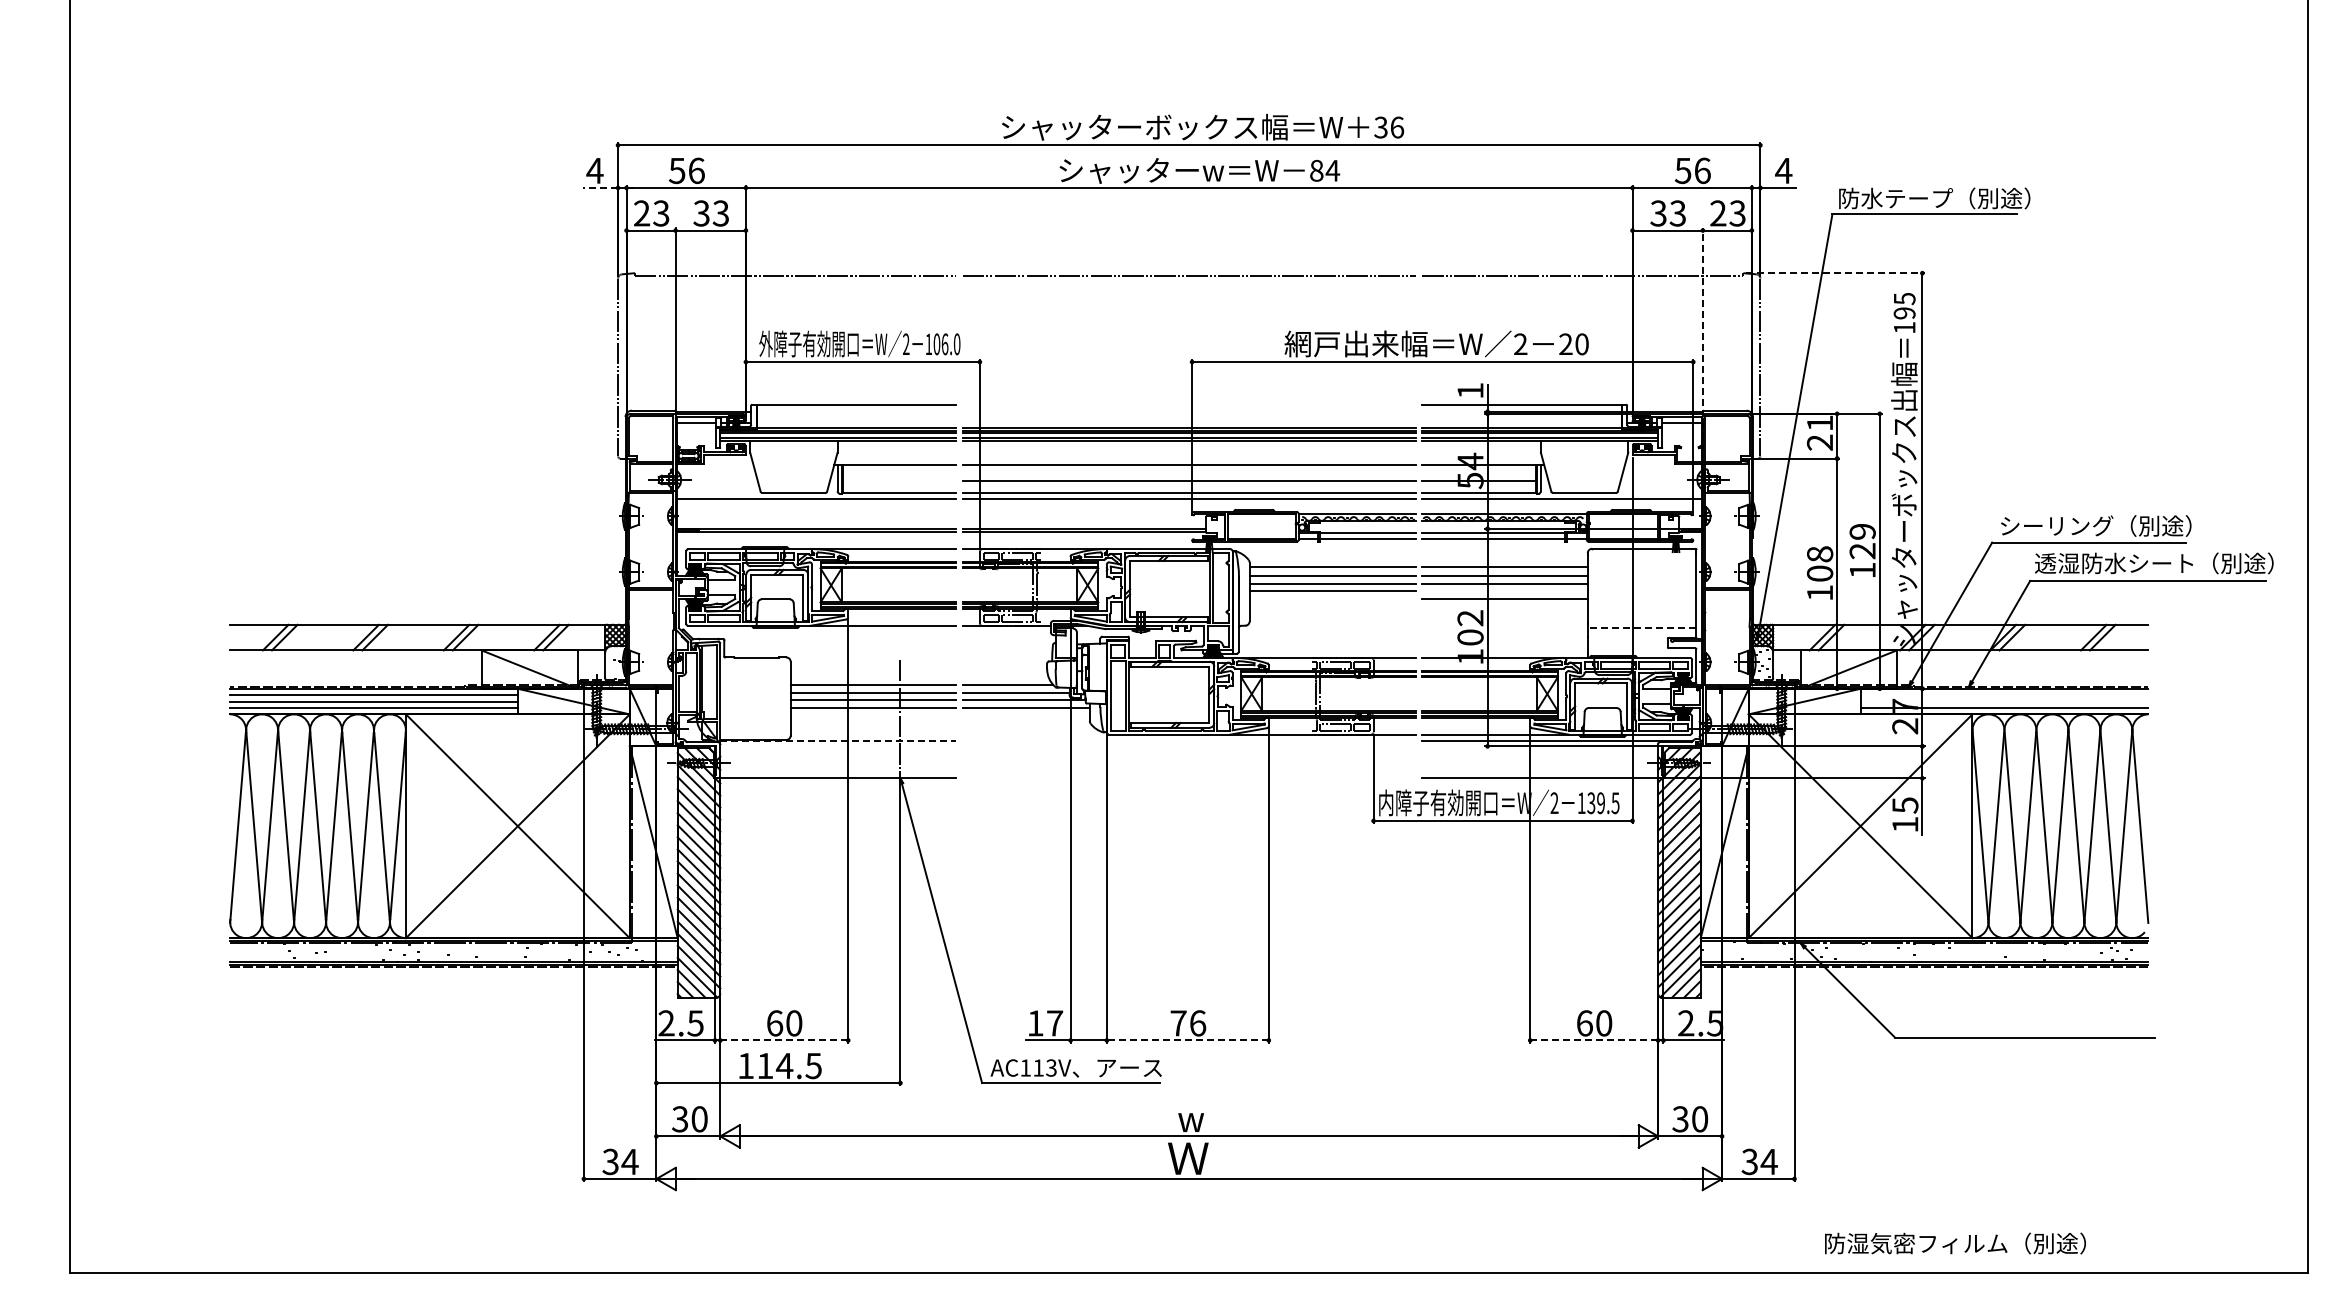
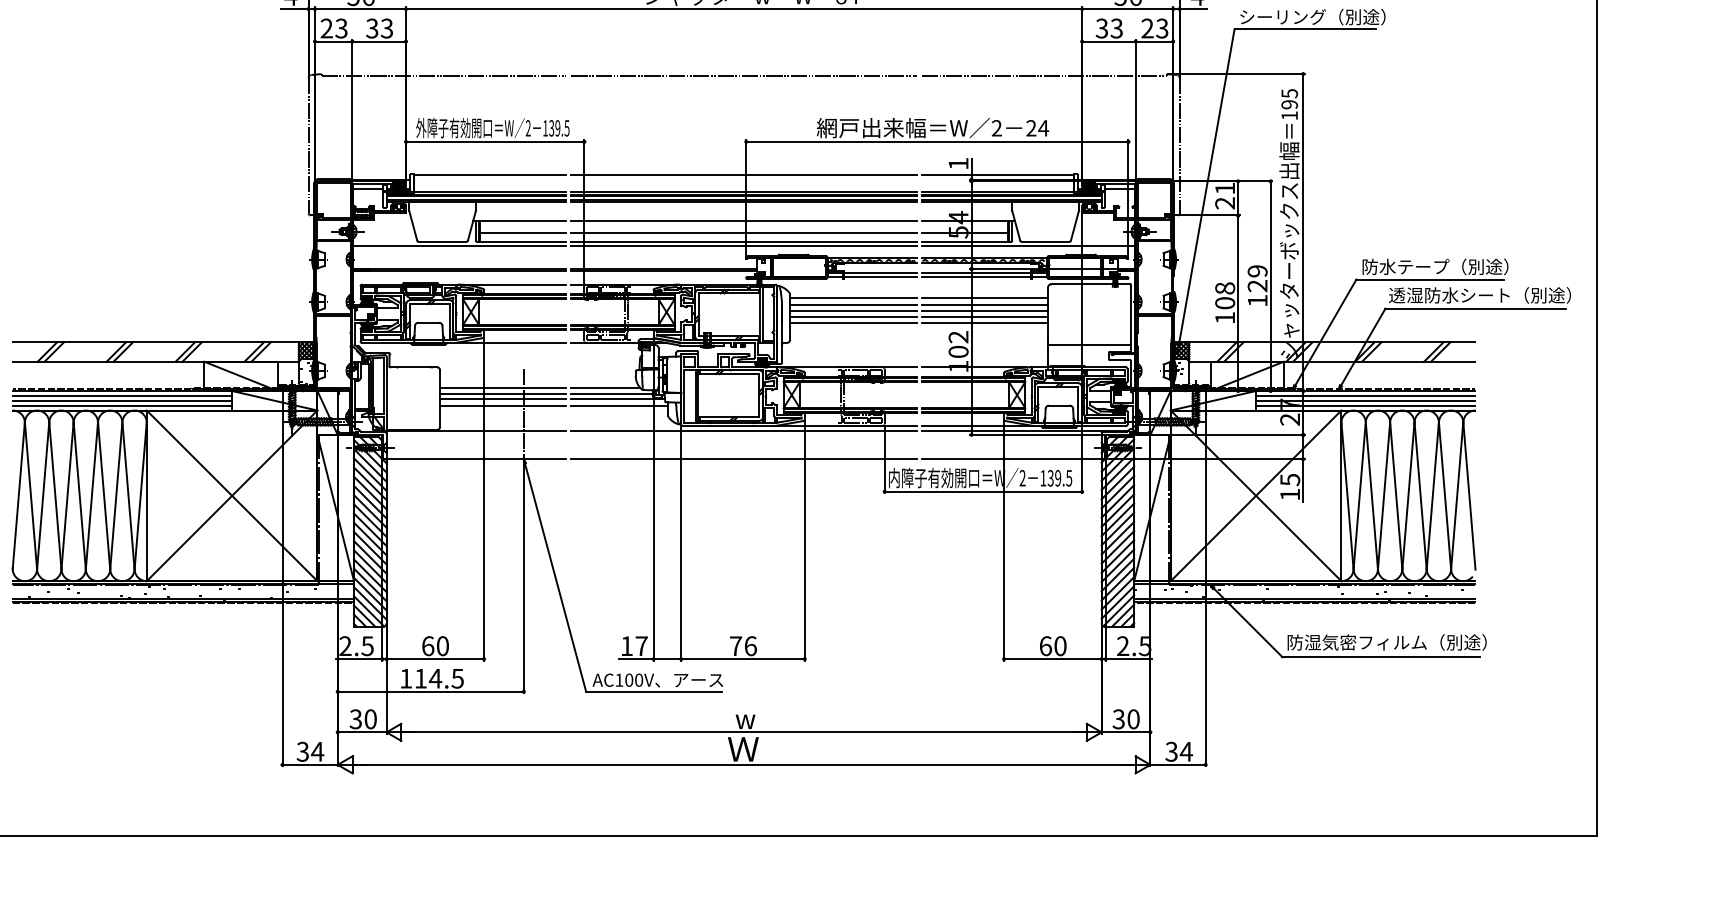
line: (600, 187) -> (295, 8), dashed -> solid
text: (1896, 198) -> (1283, 17), 防水テープ（別途） -> シーリング（別途）
line: (1835, 273) -> (1236, 74), dashed -> solid
line: (1702, 333) -> (1135, 120), dashed -> solid
text: (946, 344) -> (558, 128), 106.0 -> 139.5
text: (1581, 344) -> (1043, 128), 20 -> 24
line: (1188, 405) -> (743, 174), added
line: (899, 481) -> (523, 232), added
text: (2057, 525) -> (1406, 266), シーリング（別途） -> 防水テープ（別途）
line: (1504, 591) -> (984, 316), added
line: (1332, 599) -> (853, 322), added
line: (1641, 628) -> (1088, 345), dashed -> solid
line: (2004, 695) -> (1365, 396), added
line: (2004, 701) -> (1365, 400), added
line: (838, 741) -> (476, 431), dashed -> solid
line: (1188, 741) -> (743, 431), added
line: (1188, 778) -> (743, 459), added
line: (784, 1040) -> (435, 659), dashed -> solid
line: (1187, 1040) -> (742, 659), dashed -> solid
line: (1594, 1040) -> (1053, 659), dashed -> solid
text: (1044, 1067) -> (633, 679), AC113V -> AC100V
text: (1955, 1243) -> (1387, 642), moved

